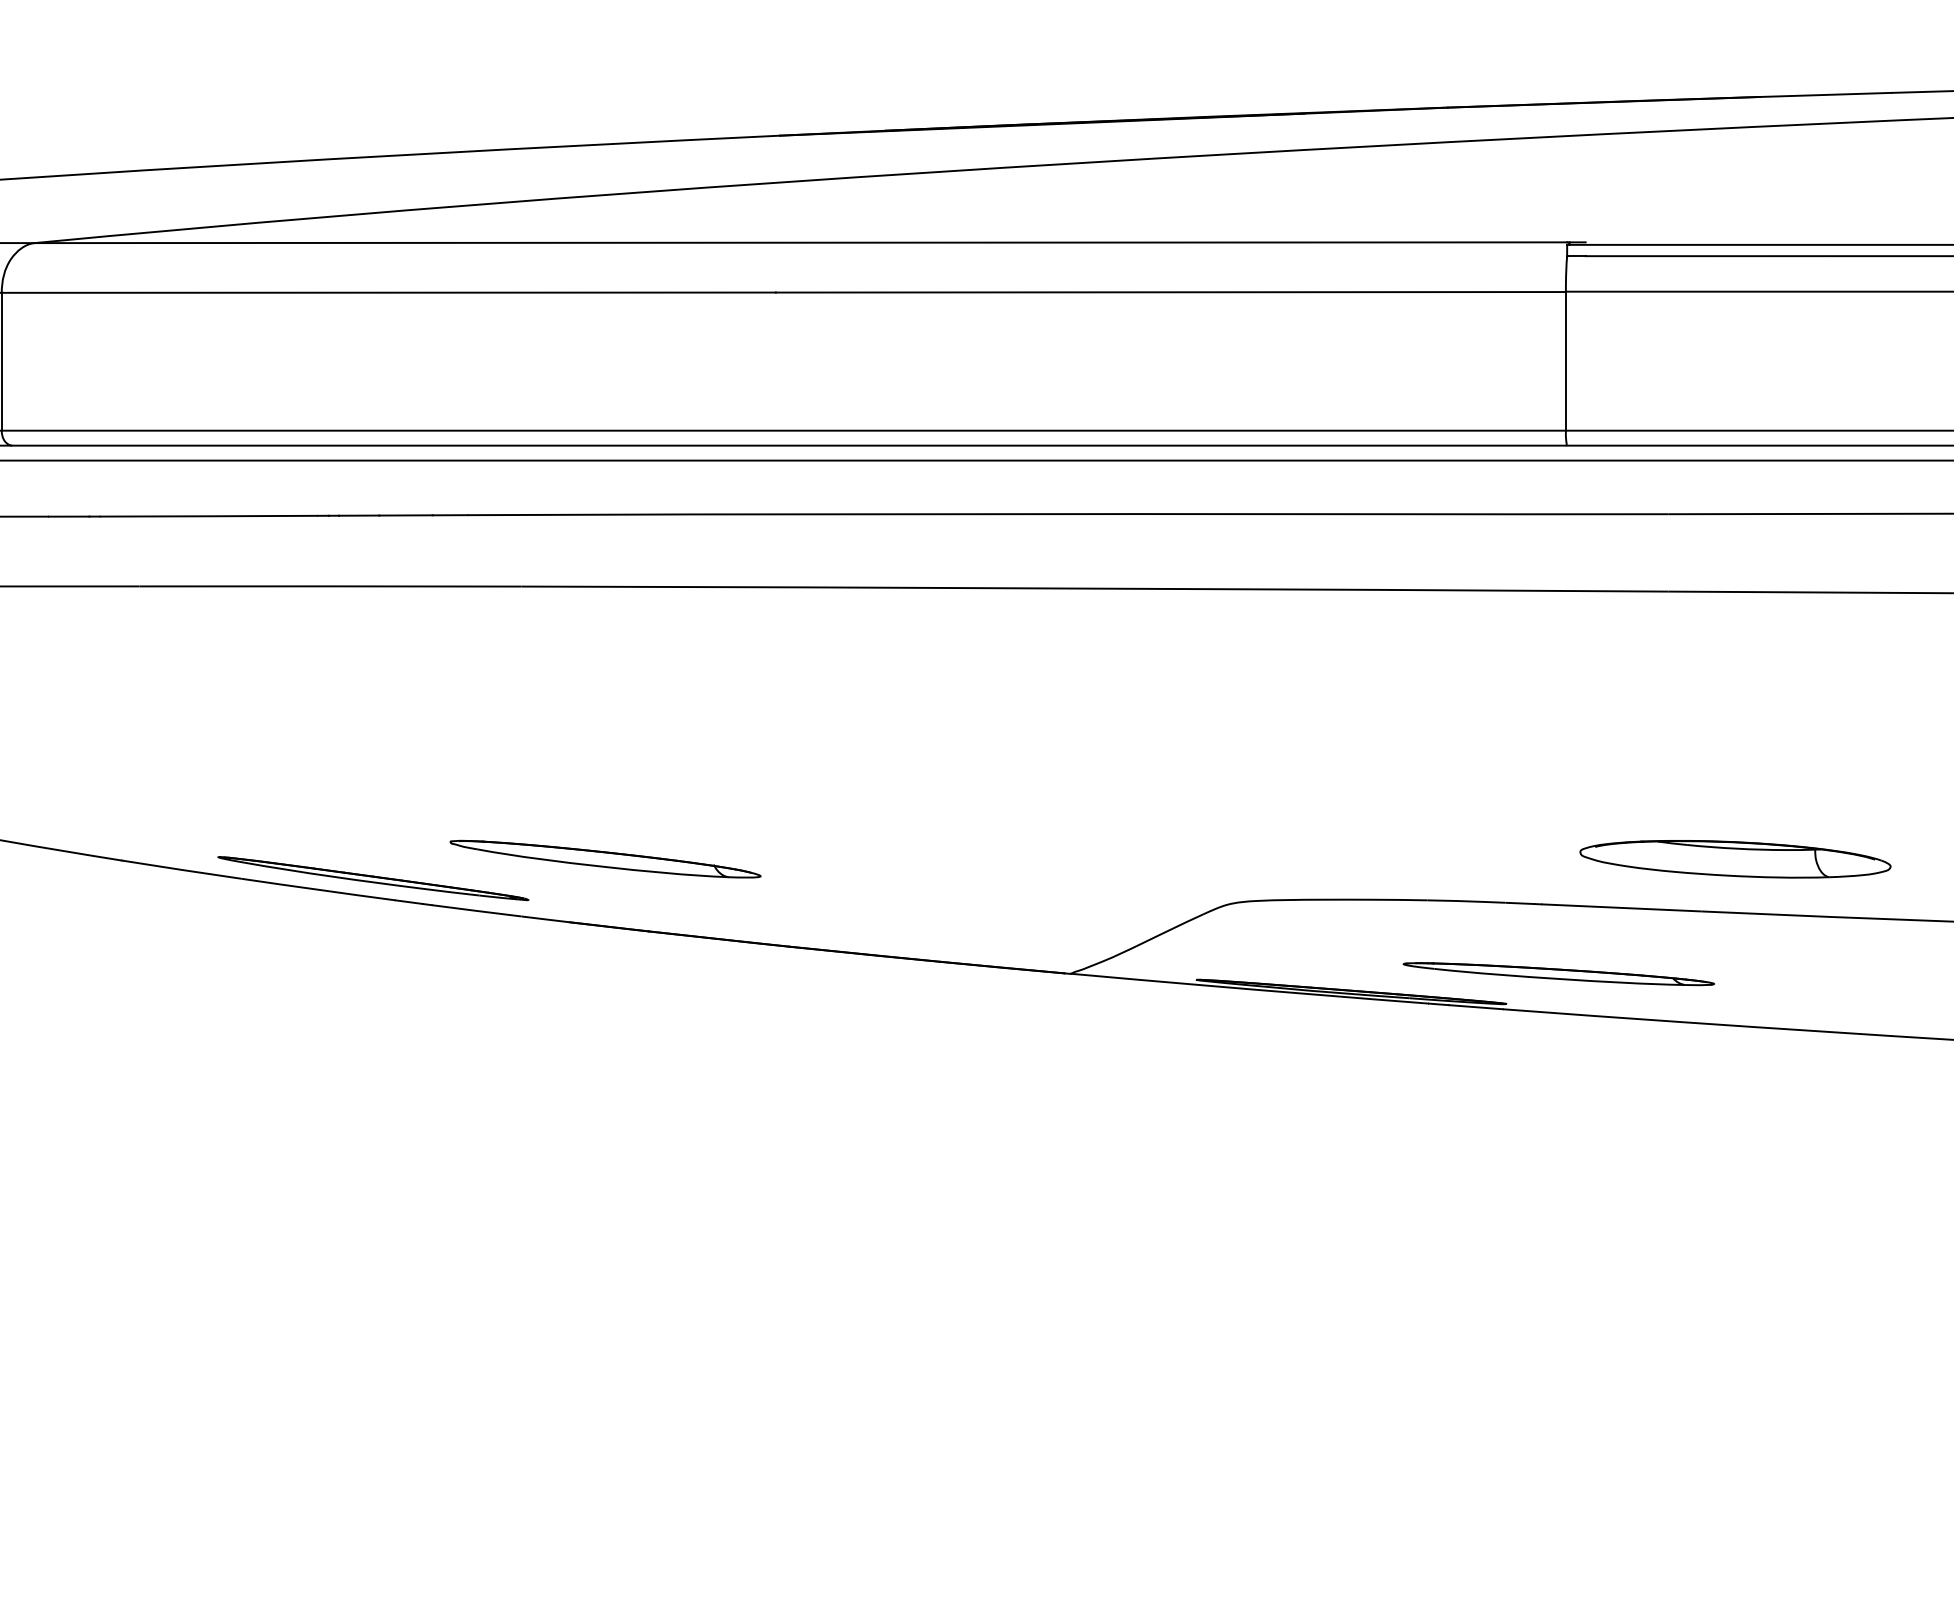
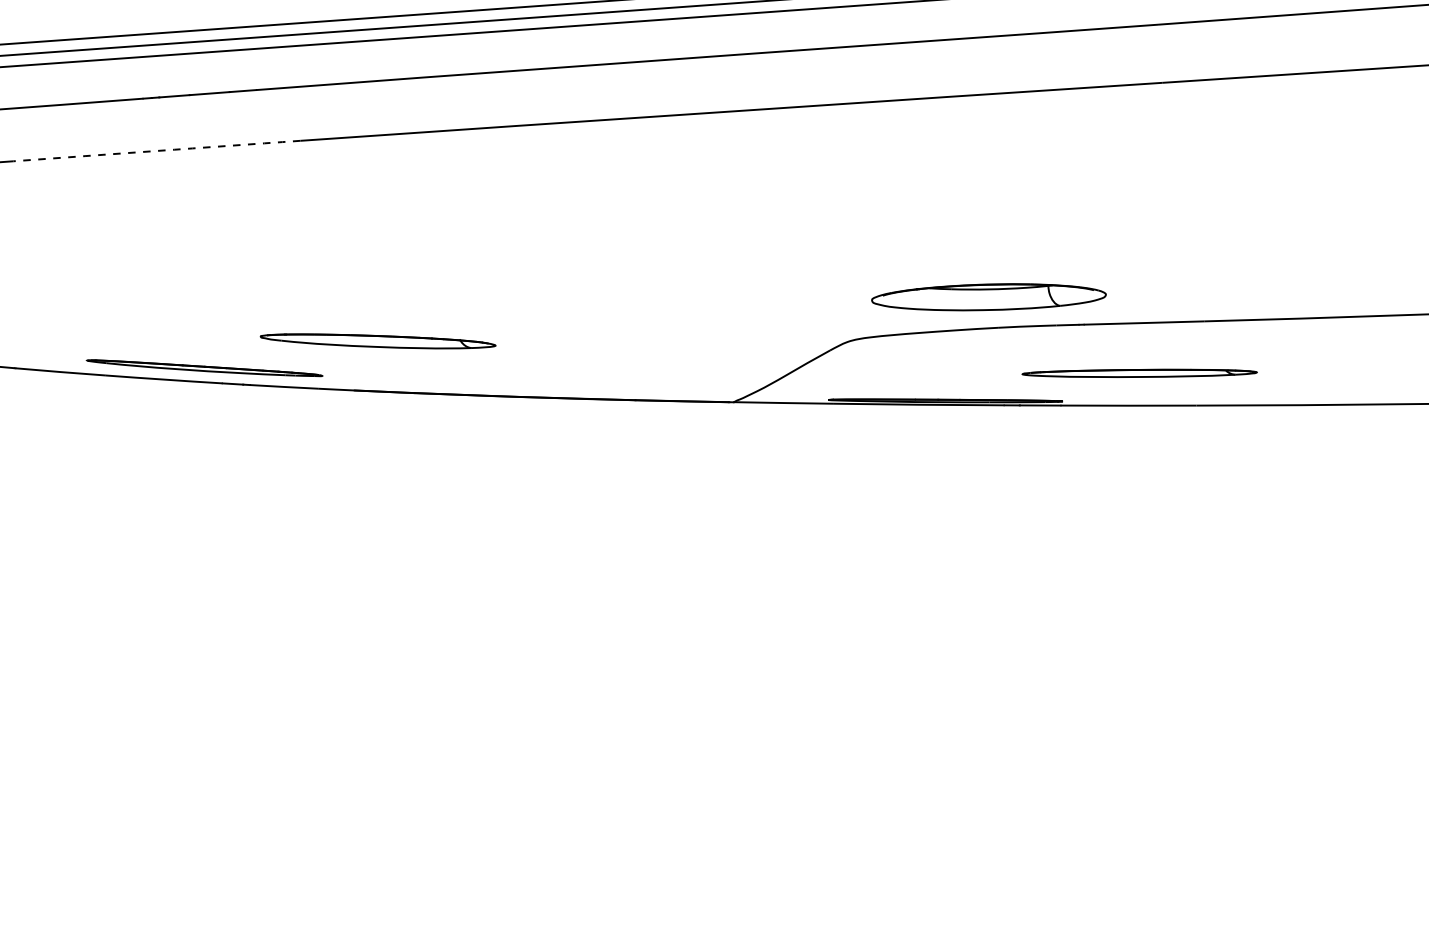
arc: (330, 586) -> (156, 151), solid -> dashed
part: (1735, 859) -> (988, 297), moved
part: (1558, 974) -> (1139, 373), moved

